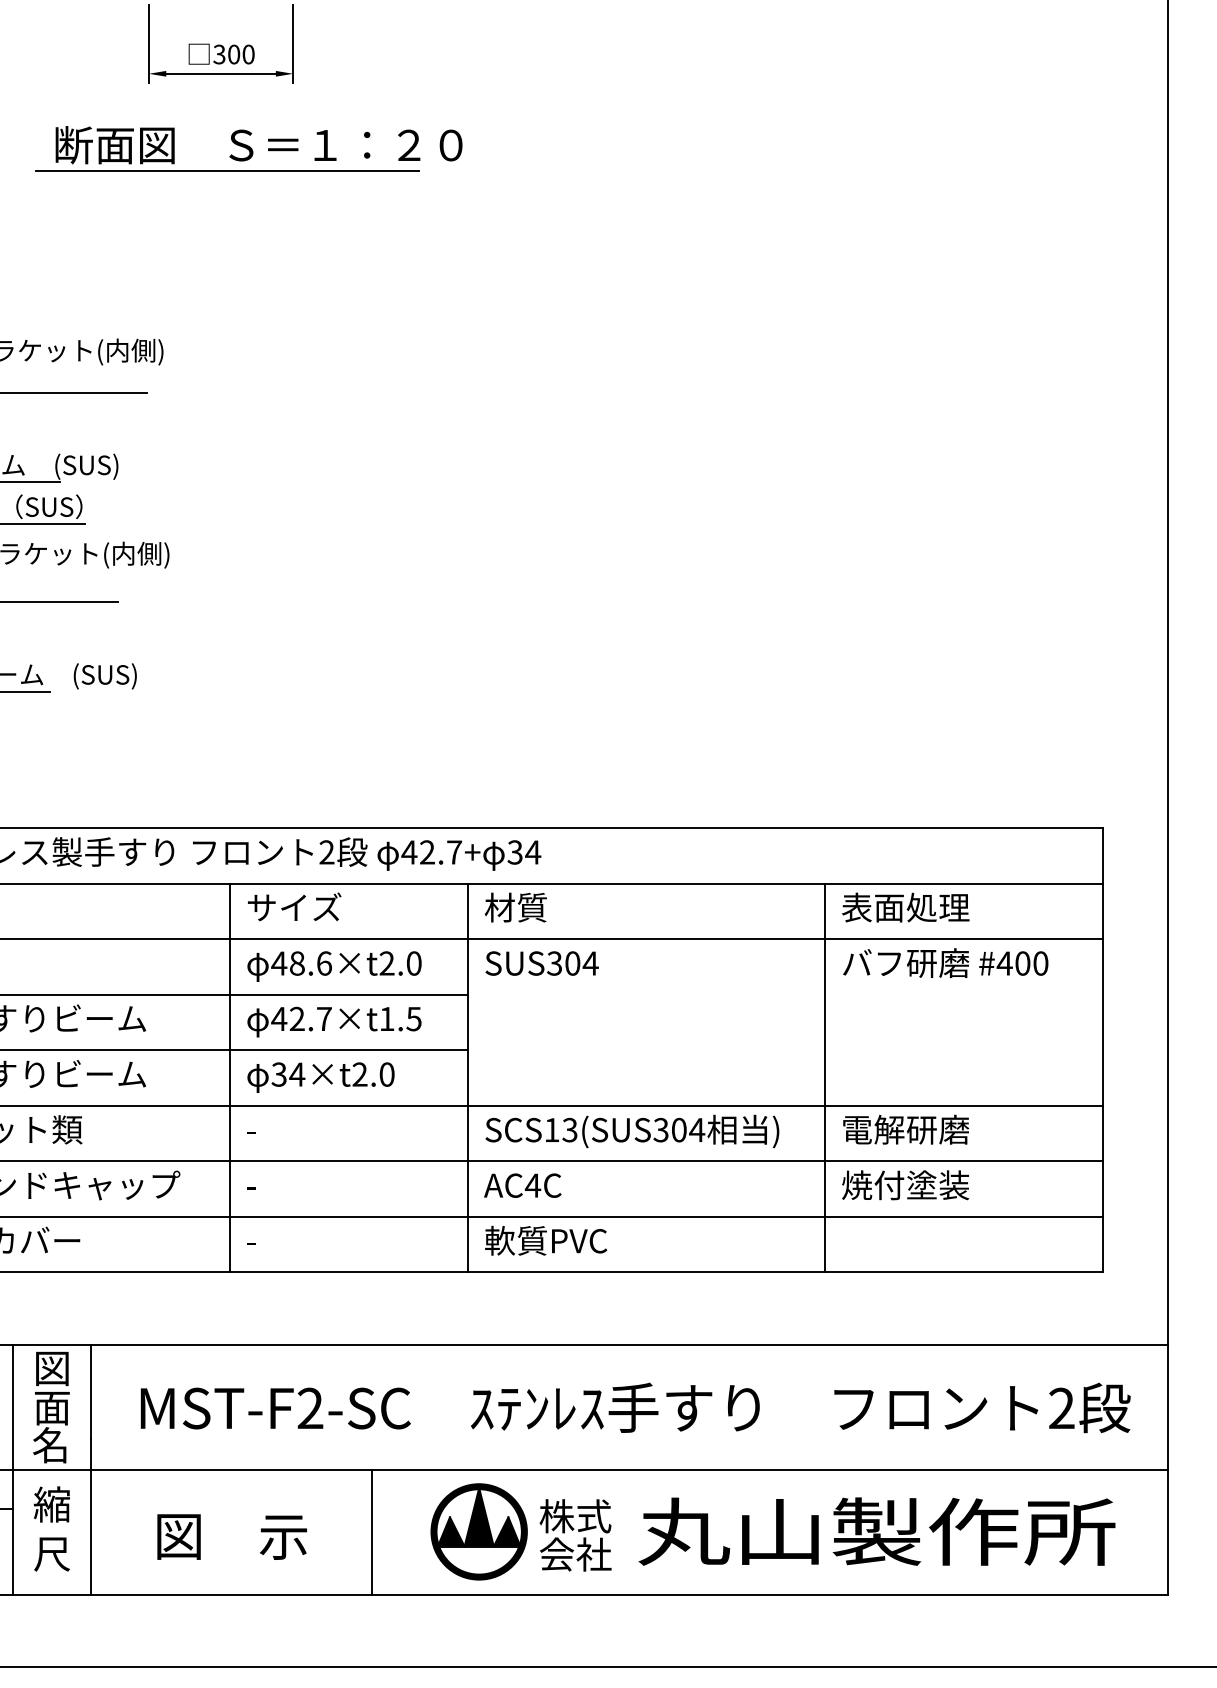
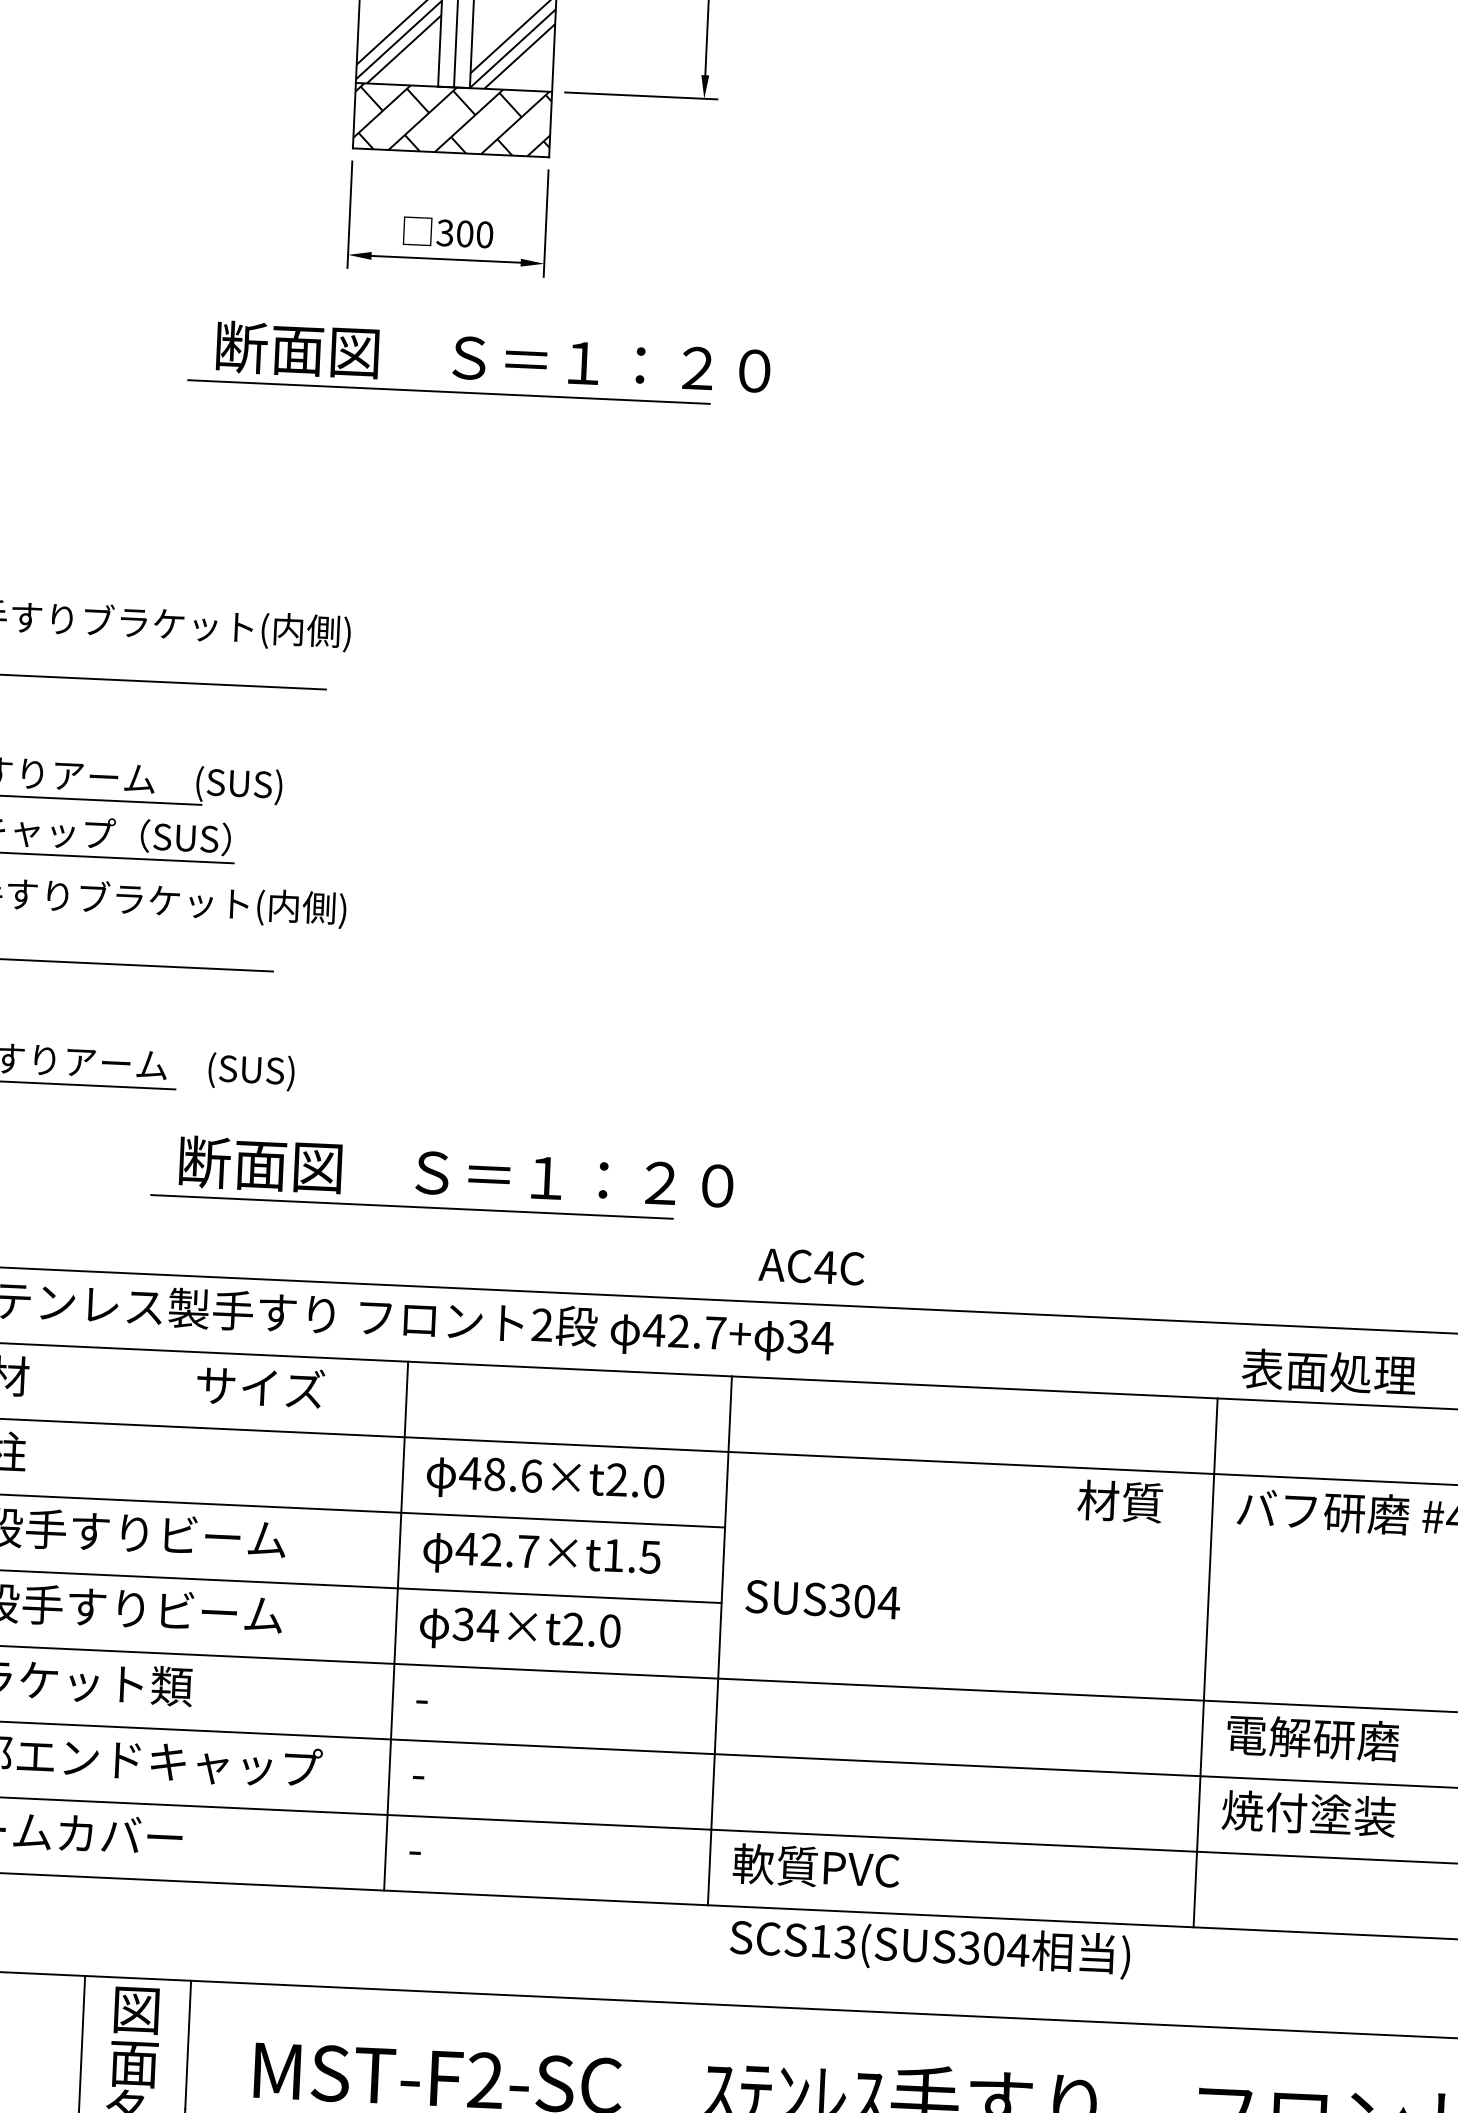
part: (248, 747) -> (441, 1177), added
text: (294, 906) -> (260, 1386), moved
text: (515, 907) -> (1119, 1501), moved
text: (905, 907) -> (1328, 1371), moved
text: (541, 963) -> (822, 1599), moved
text: (632, 1131) -> (930, 1948), moved
text: (522, 1185) -> (811, 1266), moved

